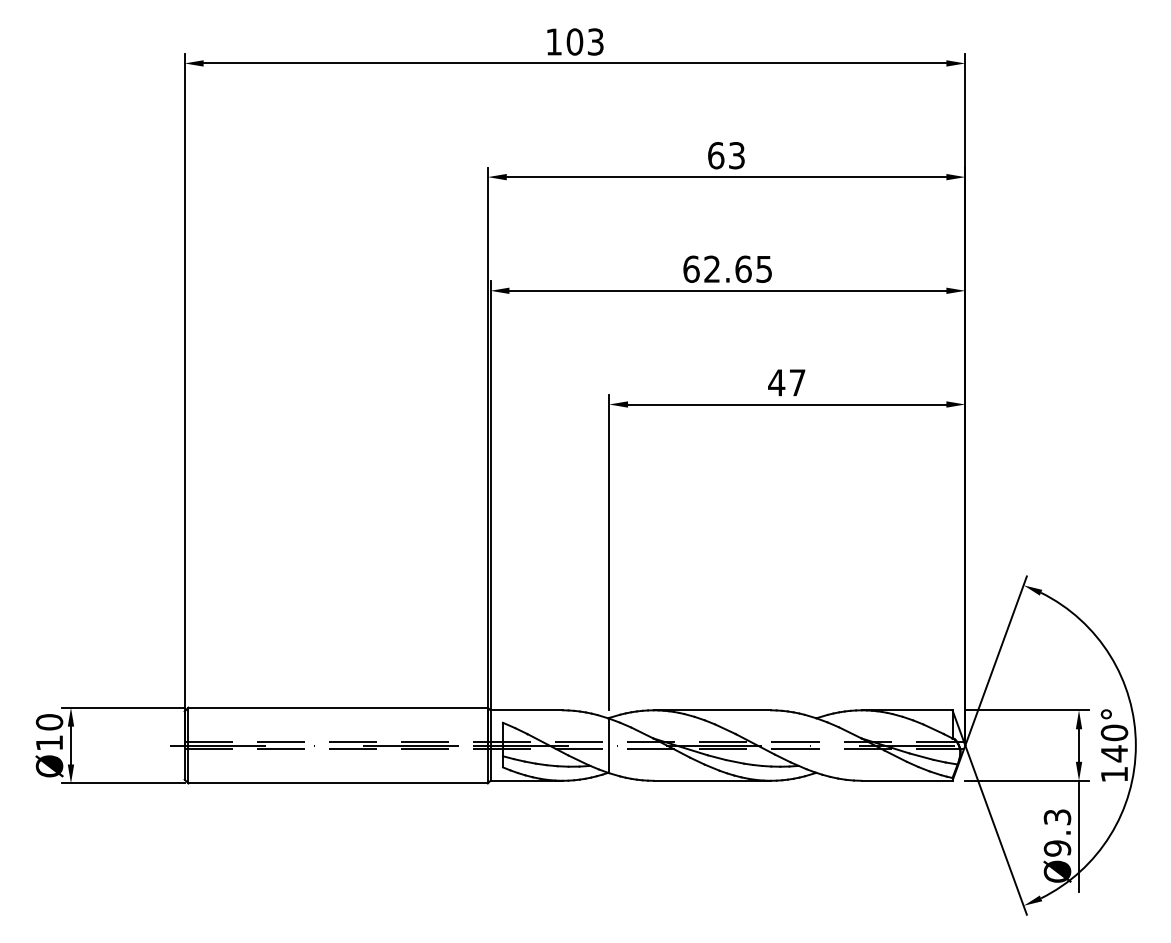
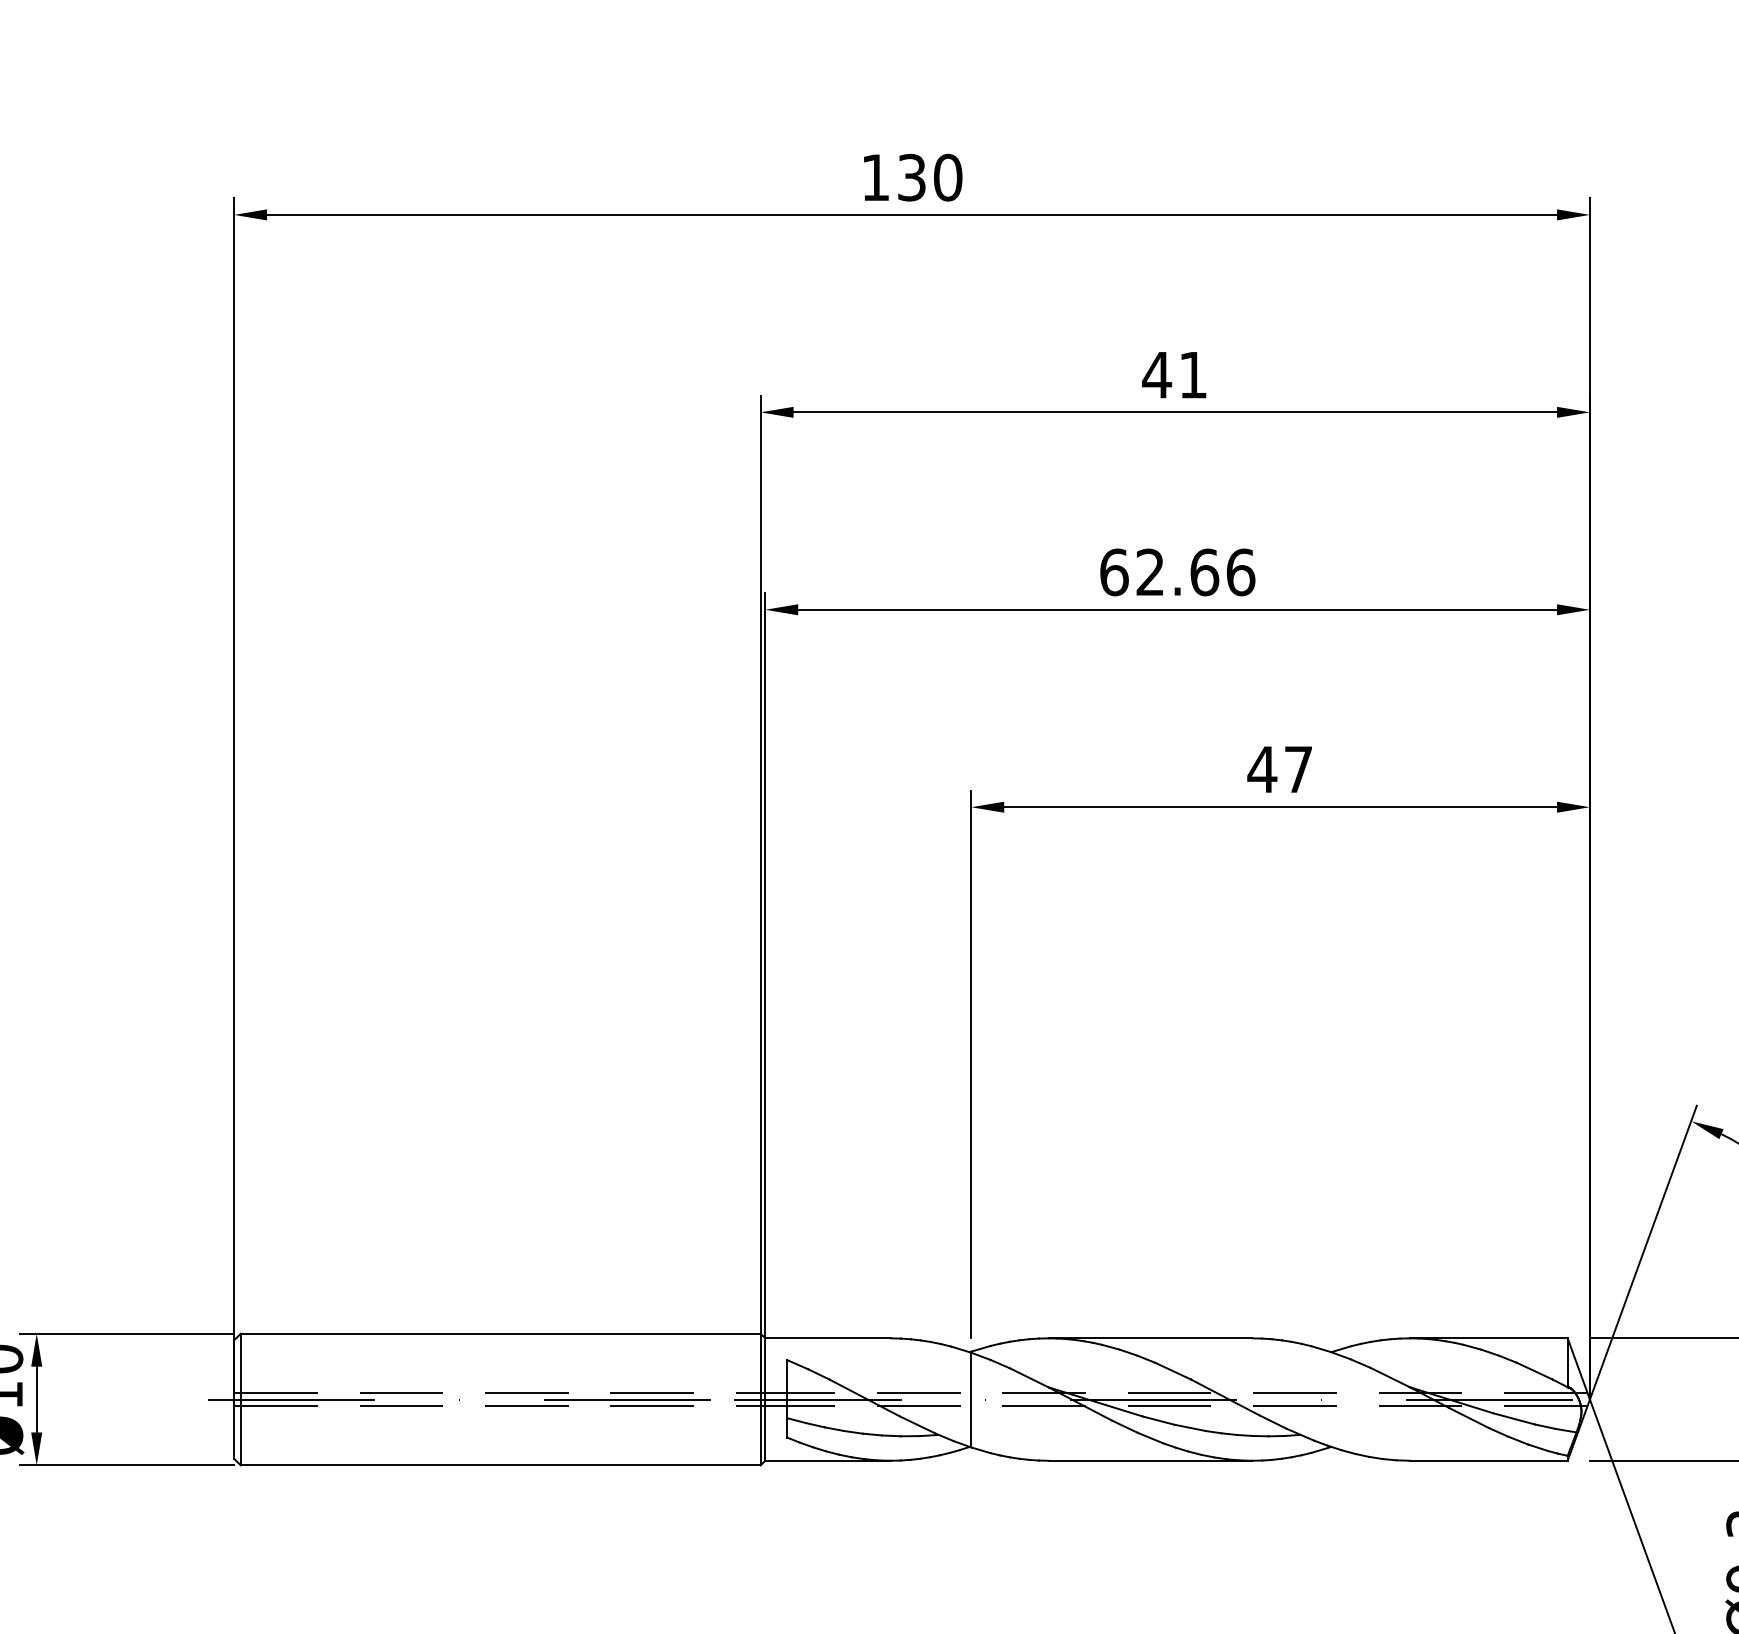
text: (584, 41) -> (928, 176), 103 -> 130
text: (725, 155) -> (1173, 374), 63 -> 41
text: (764, 268) -> (1241, 571), 62.65 -> 62.66

